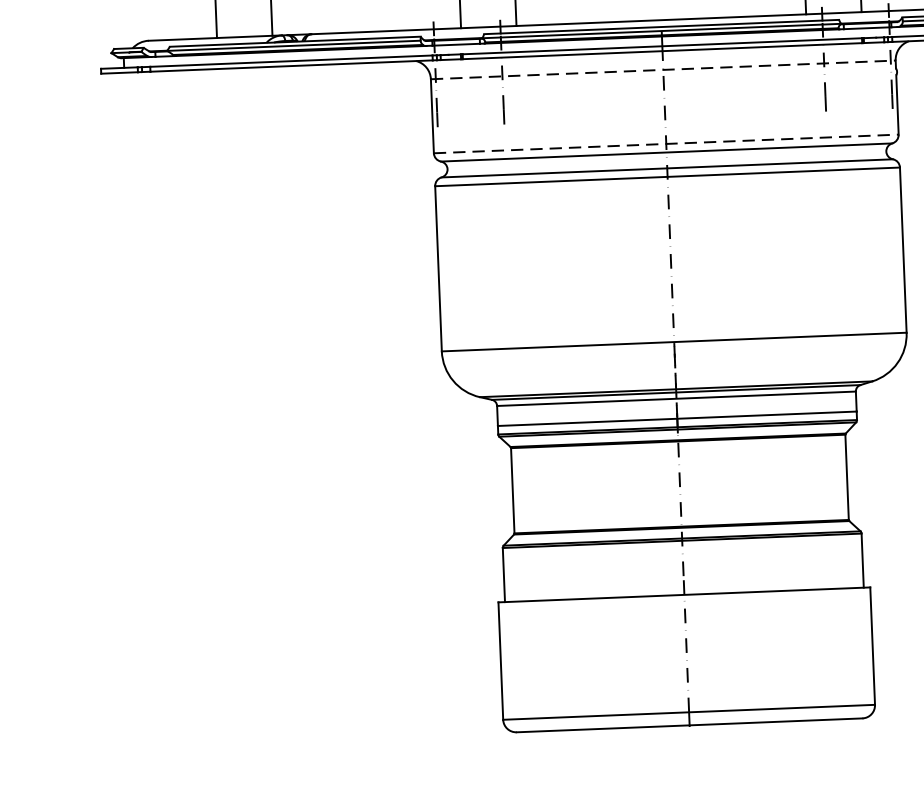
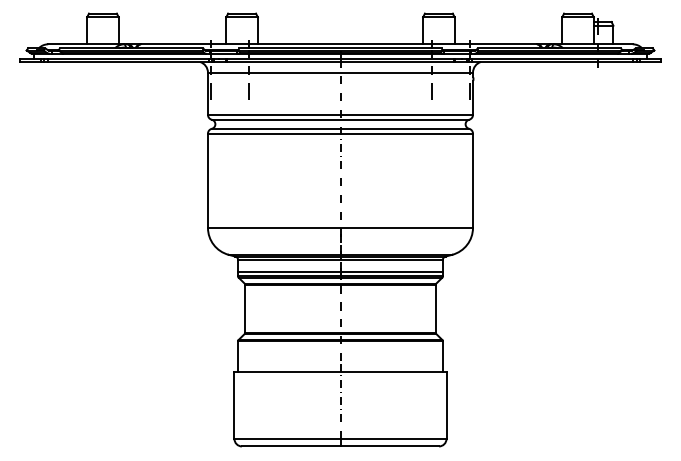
line: (663, 69) -> (340, 72), dashed -> solid
line: (666, 143) -> (340, 114), dashed -> solid

